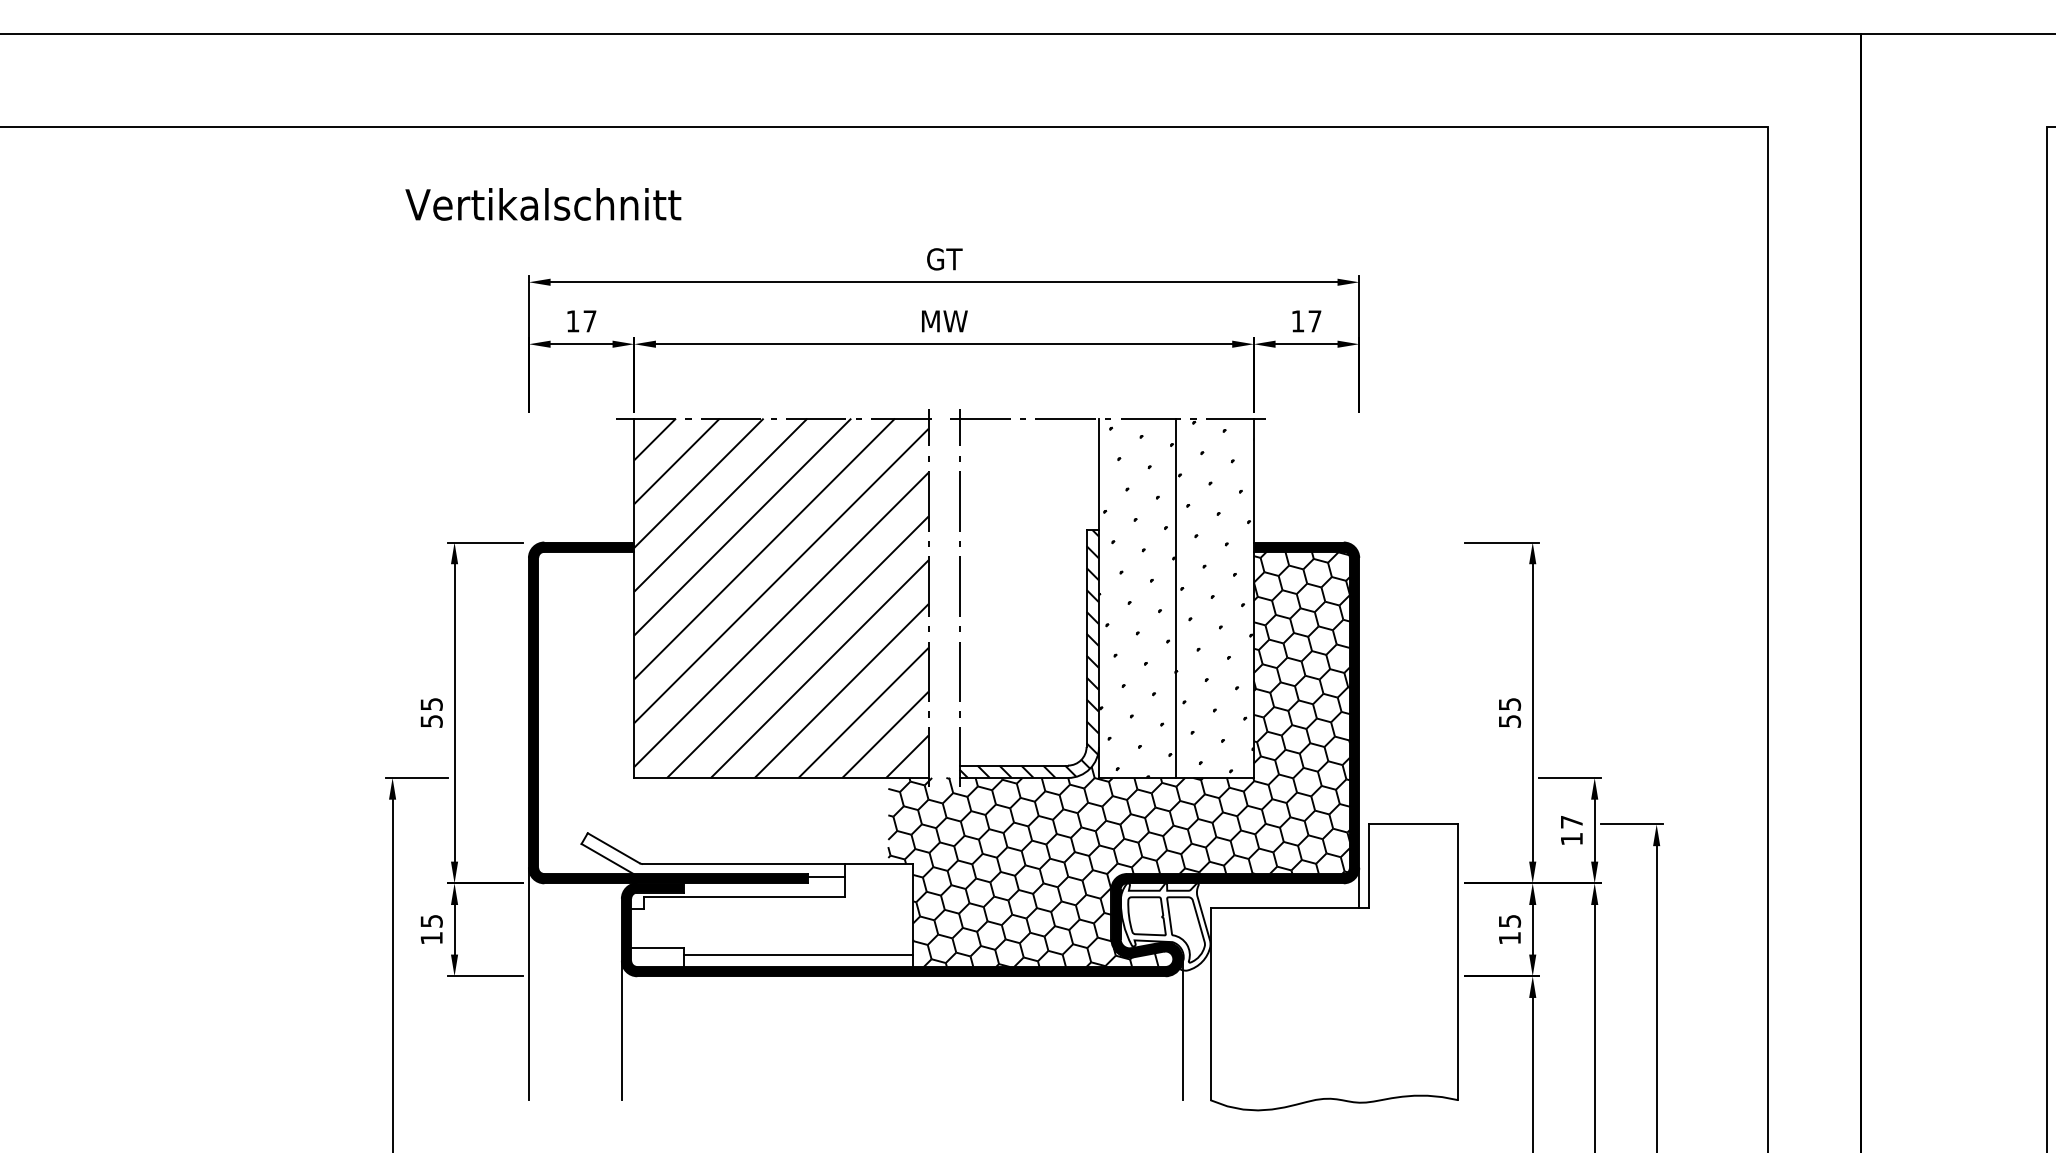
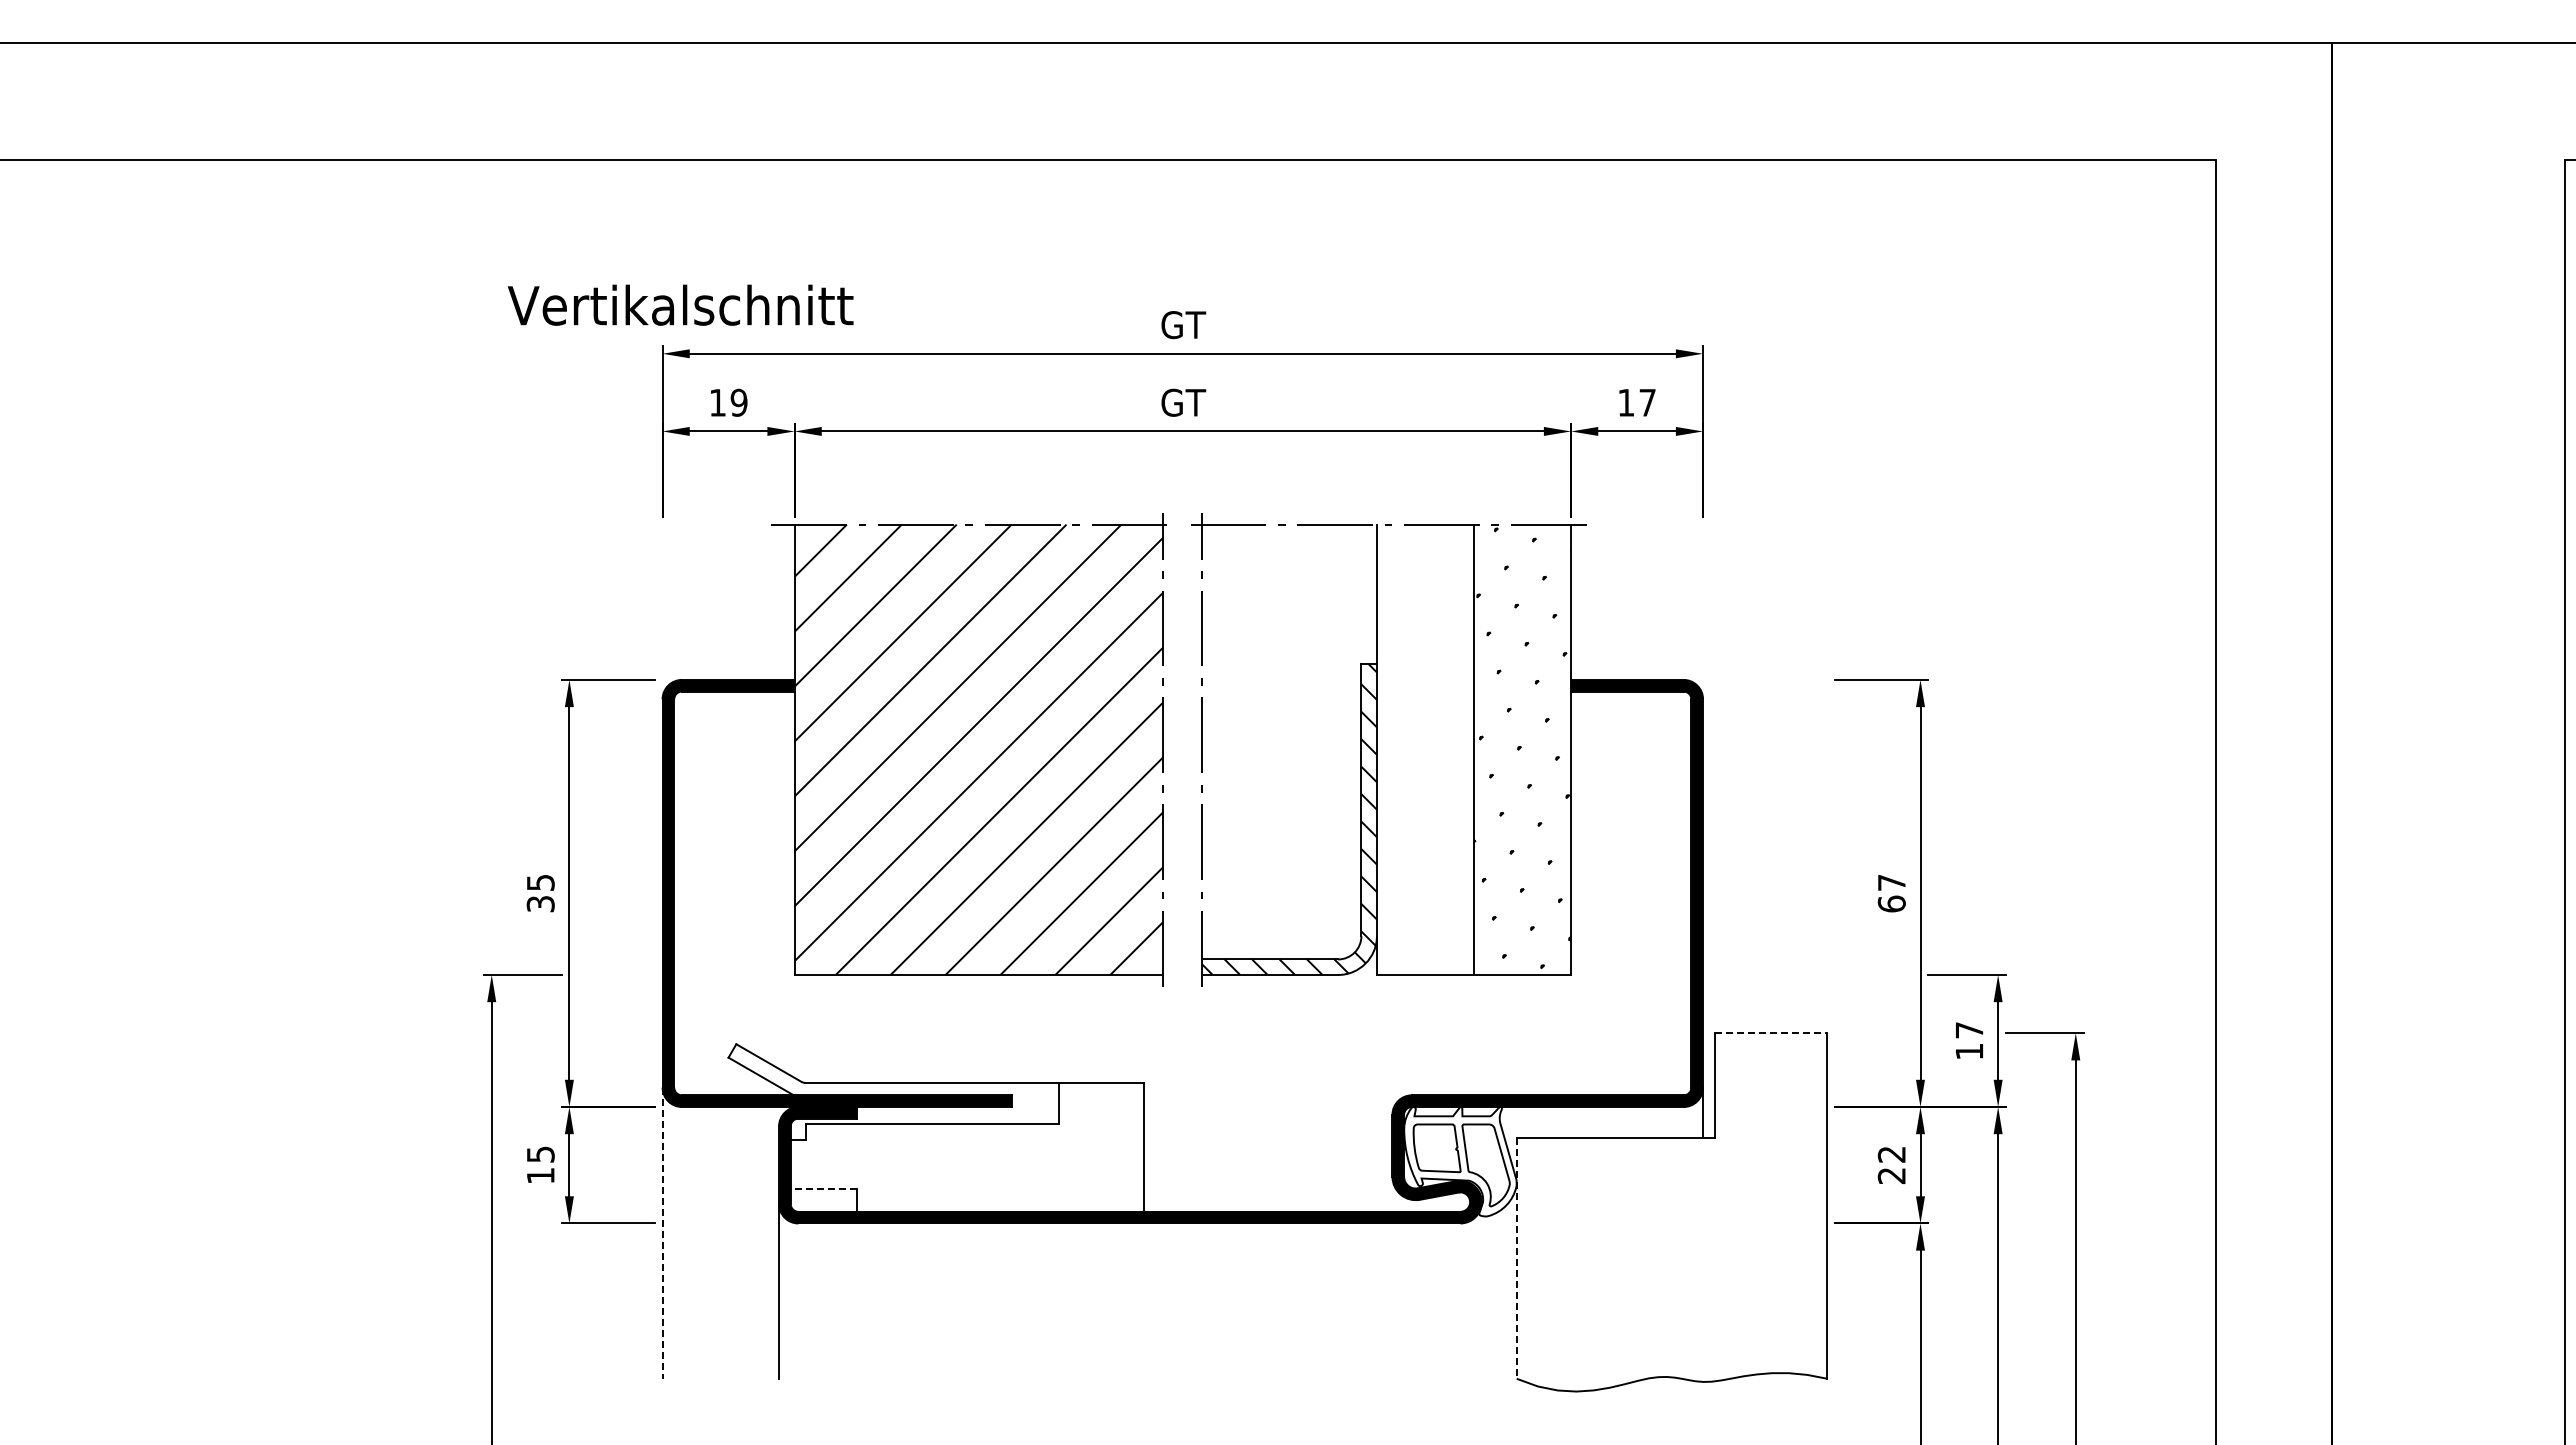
text: (543, 203) -> (680, 304), moved
text: (589, 321) -> (738, 402), 17 -> 19
text: (944, 321) -> (1183, 402), MW -> GT
hatch: (1137, 602) -> (1425, 754), removed
text: (1509, 712) -> (1891, 893), 55 -> 67
text: (431, 720) -> (540, 903), 55 -> 35
hatch: (1118, 759) -> (1401, 951), removed
line: (1413, 824) -> (1771, 1033), solid -> dashed
line: (826, 876) -> (1035, 1098), removed
text: (1509, 930) -> (1891, 1165), 15 -> 22
line: (657, 948) -> (823, 1188), solid -> dashed
line: (798, 954) -> (1000, 1196), removed
line: (528, 984) -> (662, 1233), solid -> dashed
line: (1210, 1004) -> (1516, 1258), solid -> dashed
line: (1182, 1029) -> (1481, 1290), removed

